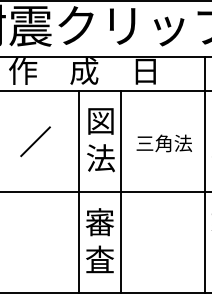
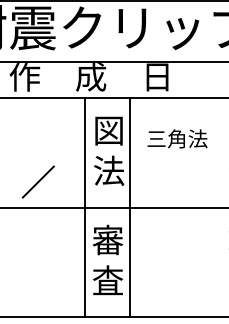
line: (34, 141) -> (37, 181), moved
text: (164, 143) -> (177, 138), moved
line: (204, 175) -> (221, 189), removed

